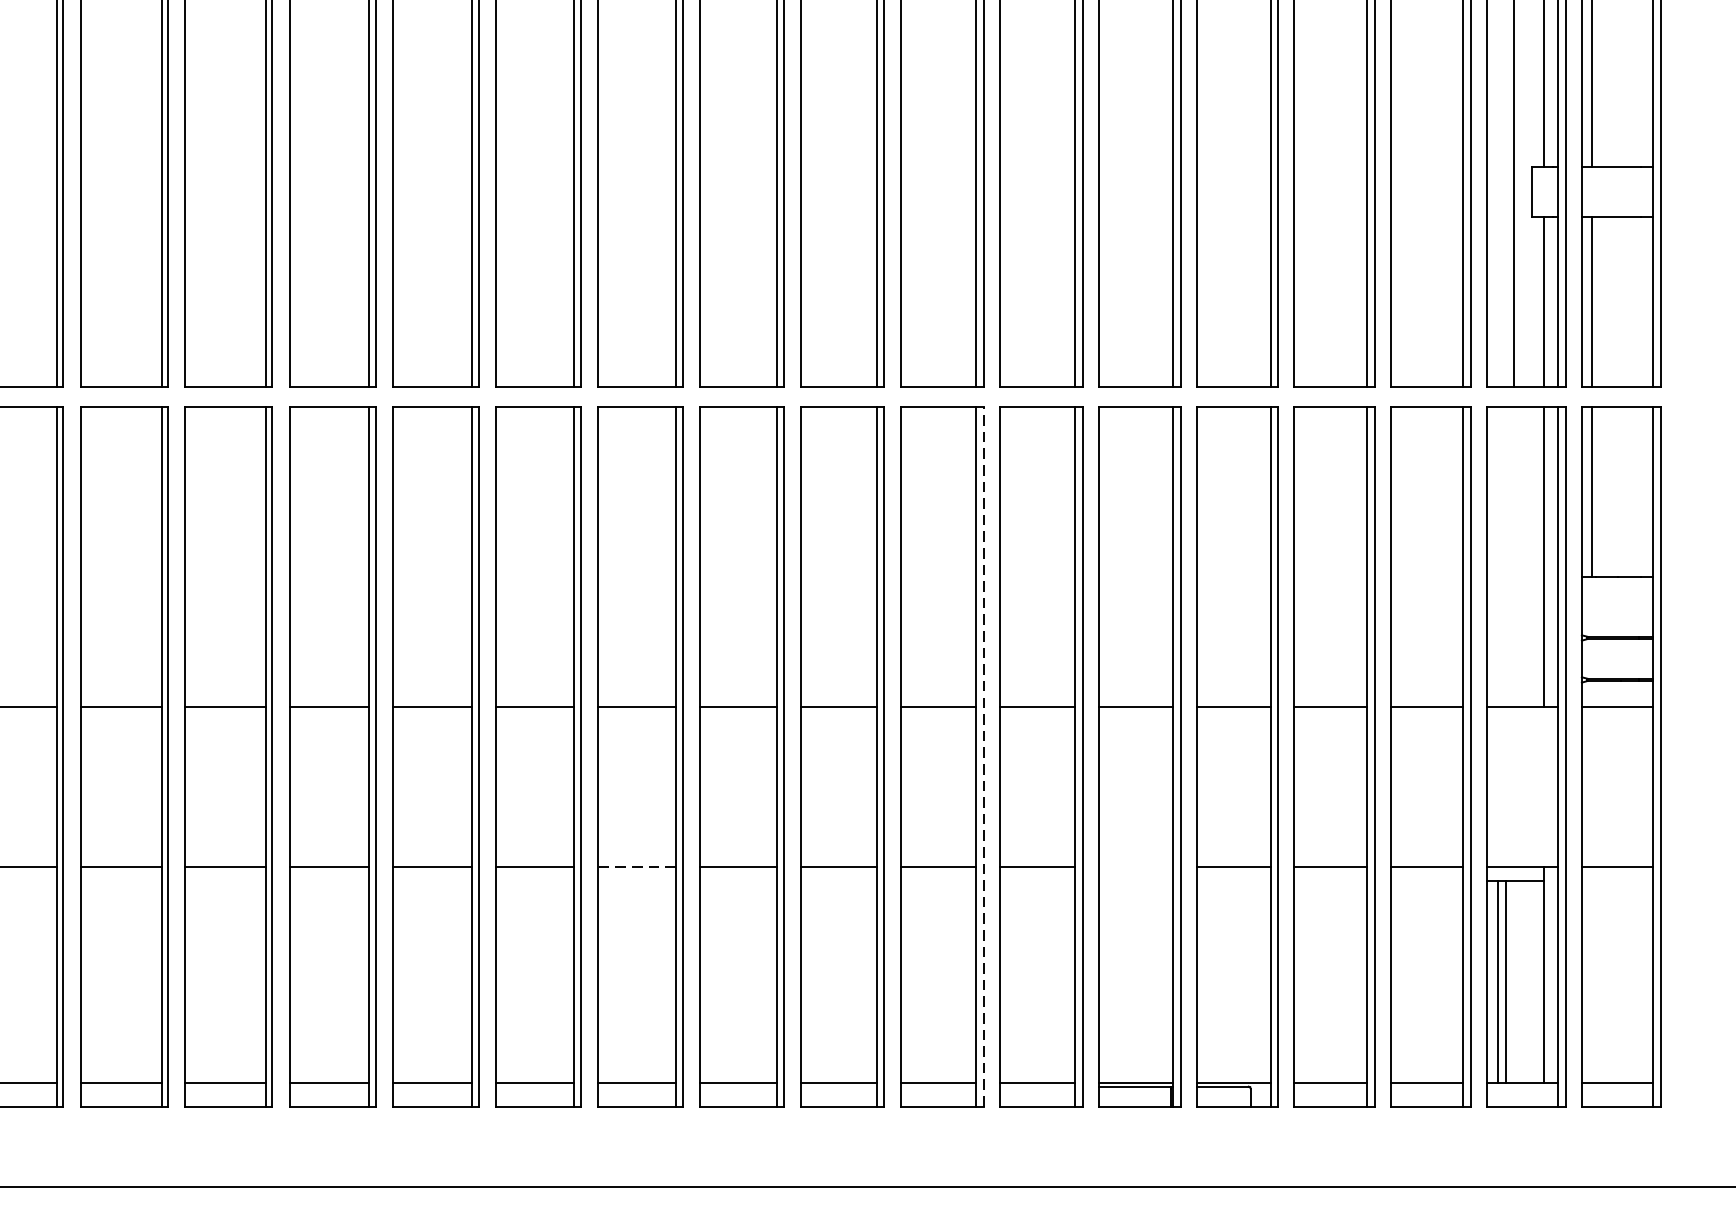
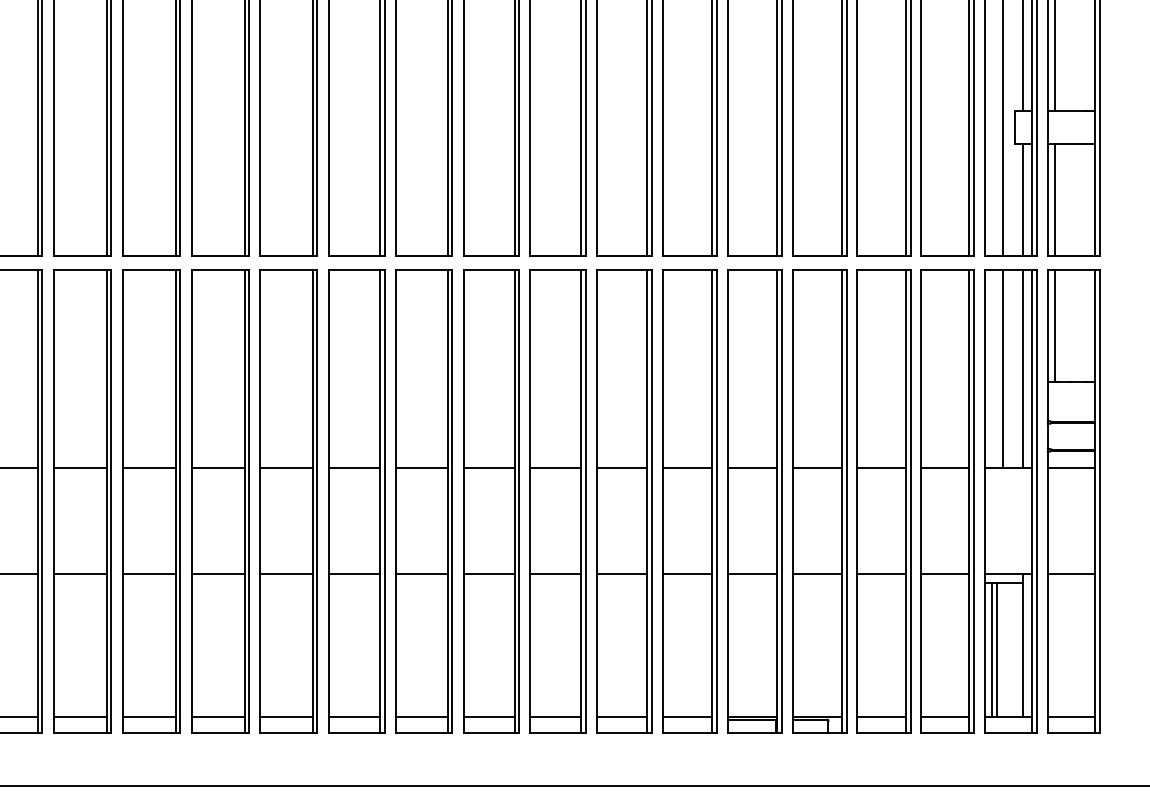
line: (1514, 556) -> (1003, 368), added
line: (983, 757) -> (651, 501), dashed -> solid
line: (636, 867) -> (421, 574), dashed -> solid
line: (1135, 867) -> (752, 574), added

